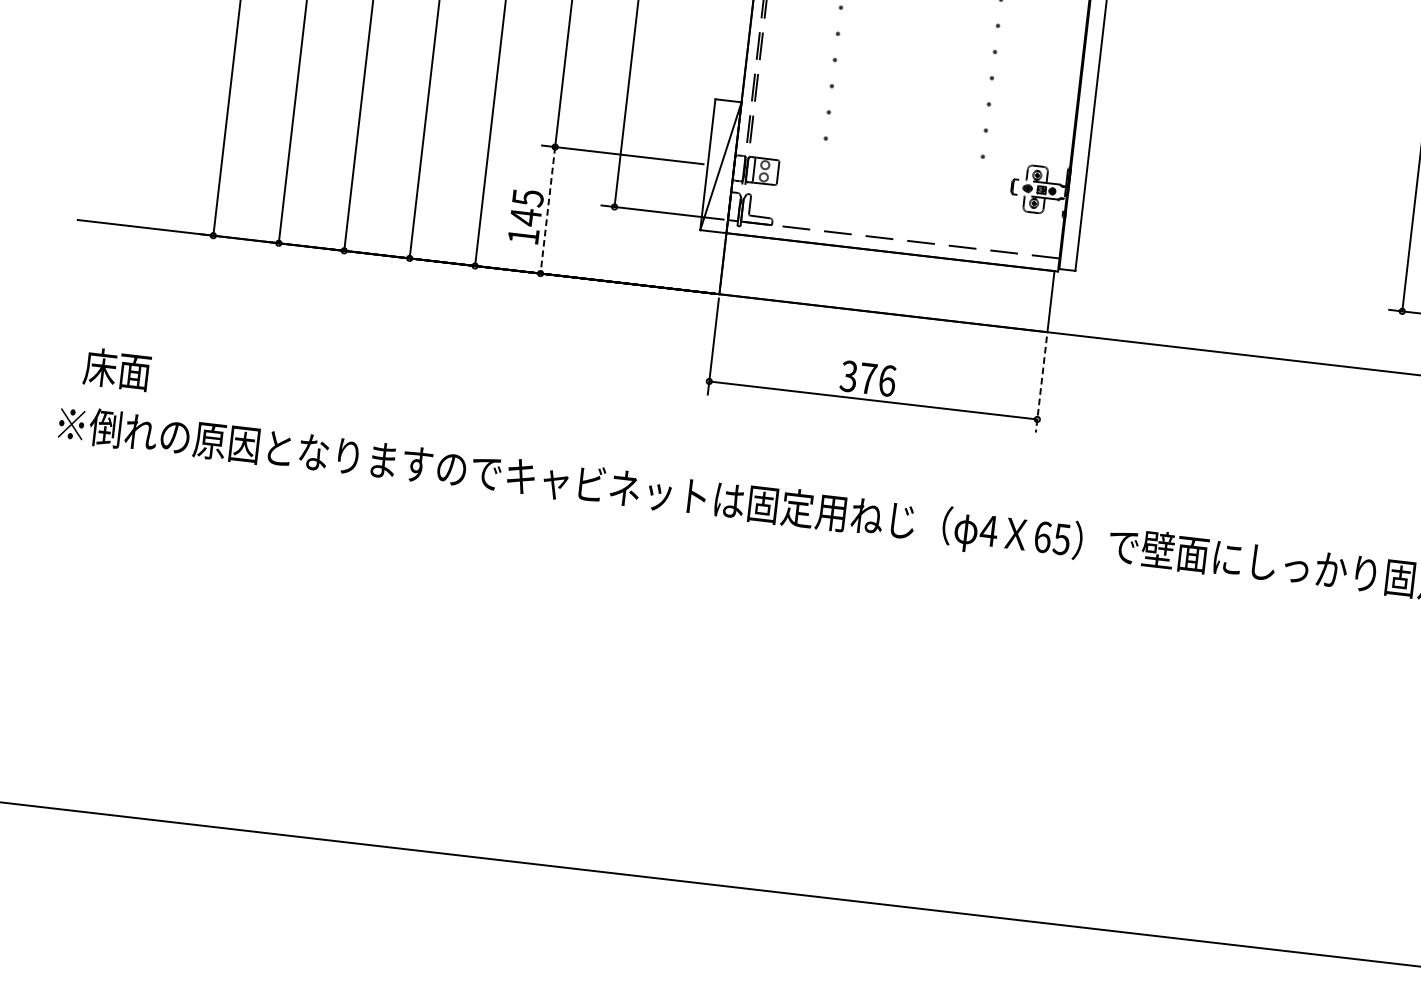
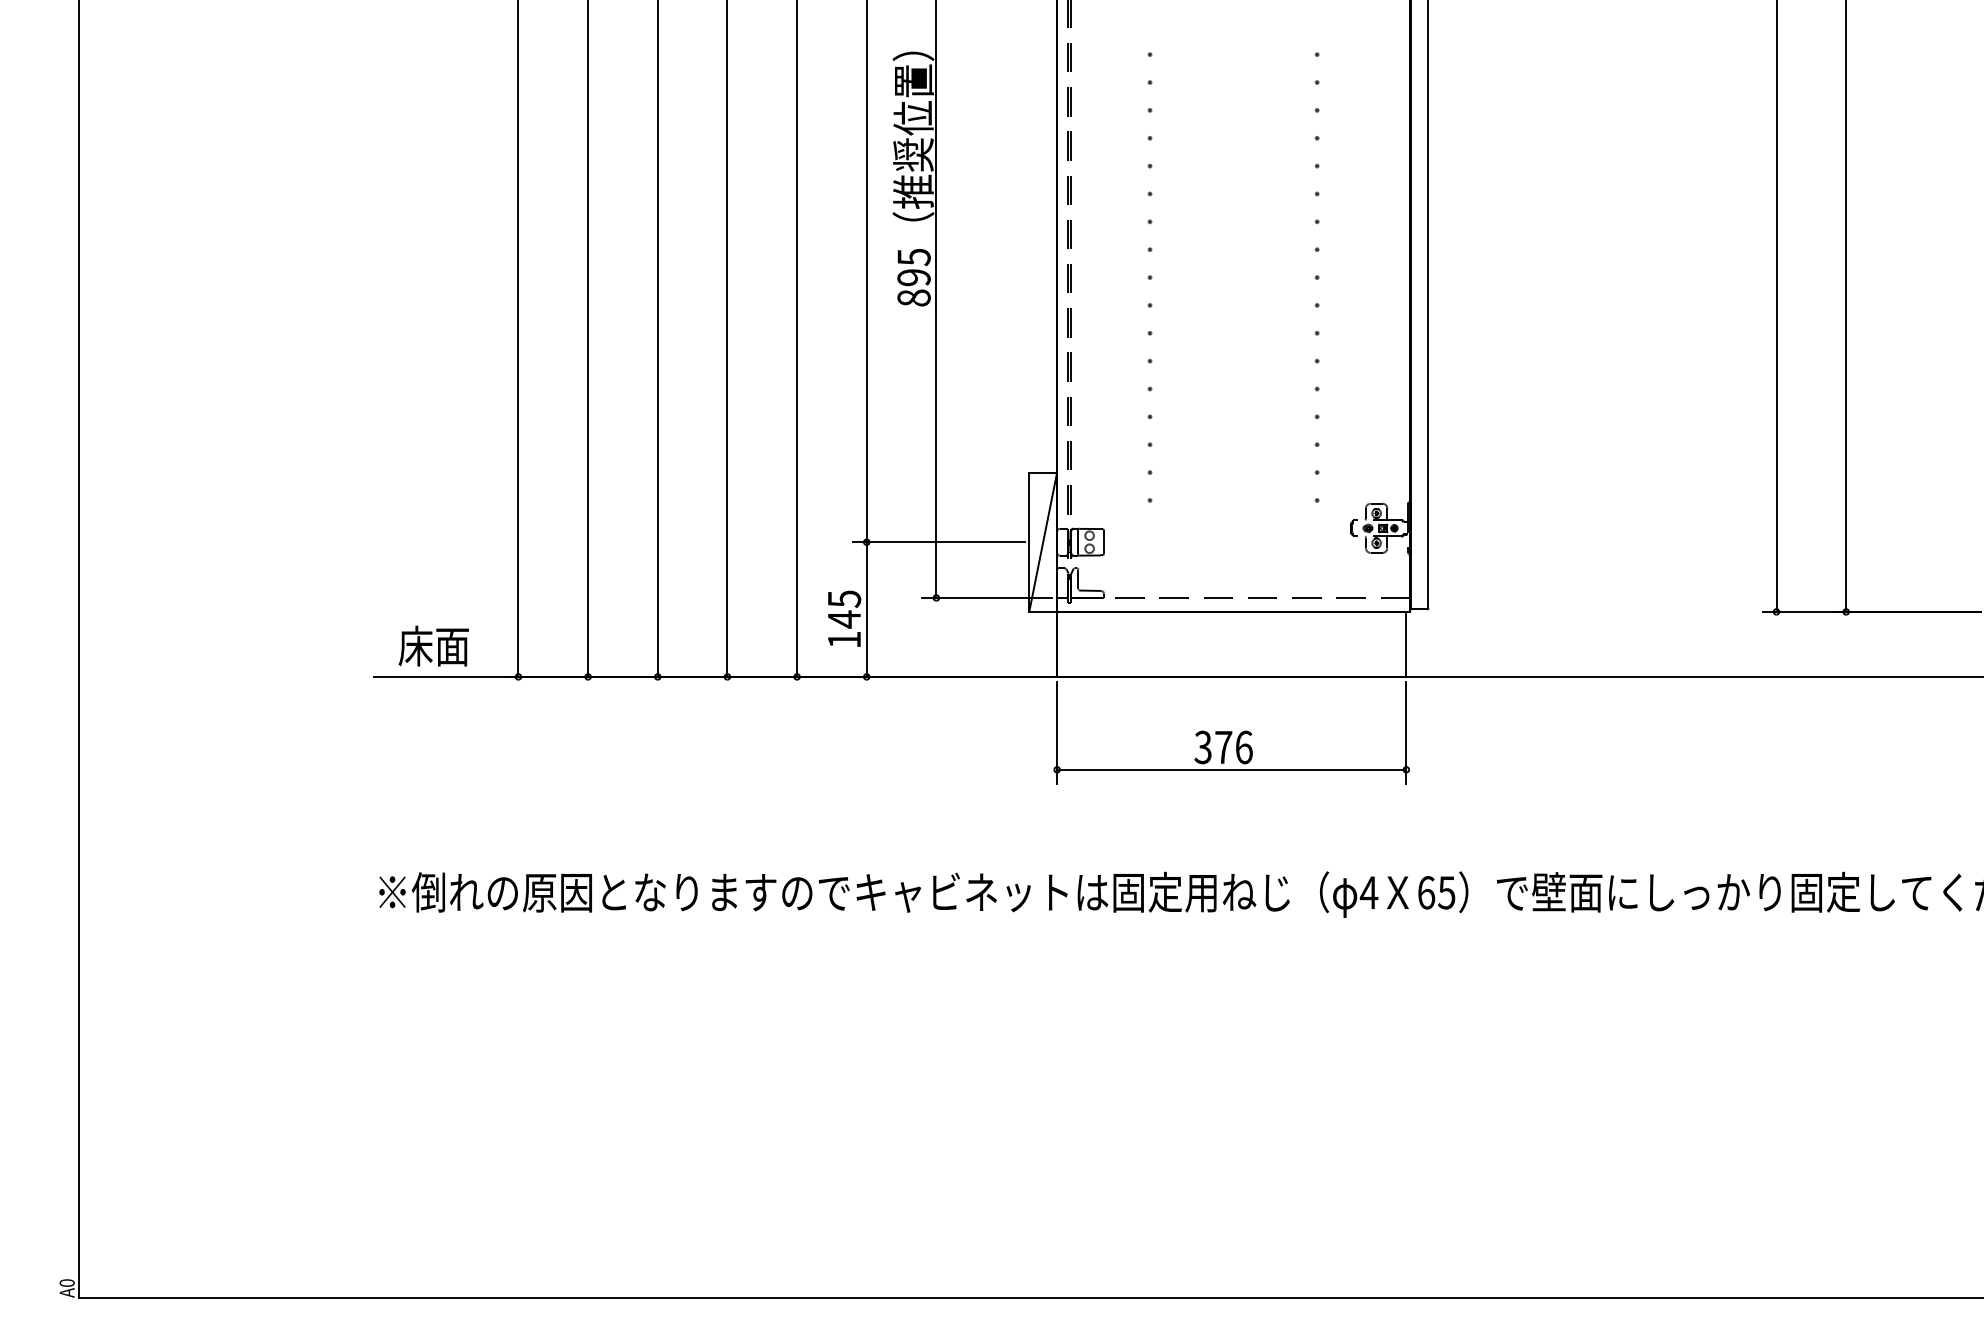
line: (547, 211) -> (866, 610), dashed -> solid
text: (117, 368) -> (433, 645), moved
line: (1041, 385) -> (1406, 733), dashed -> solid

